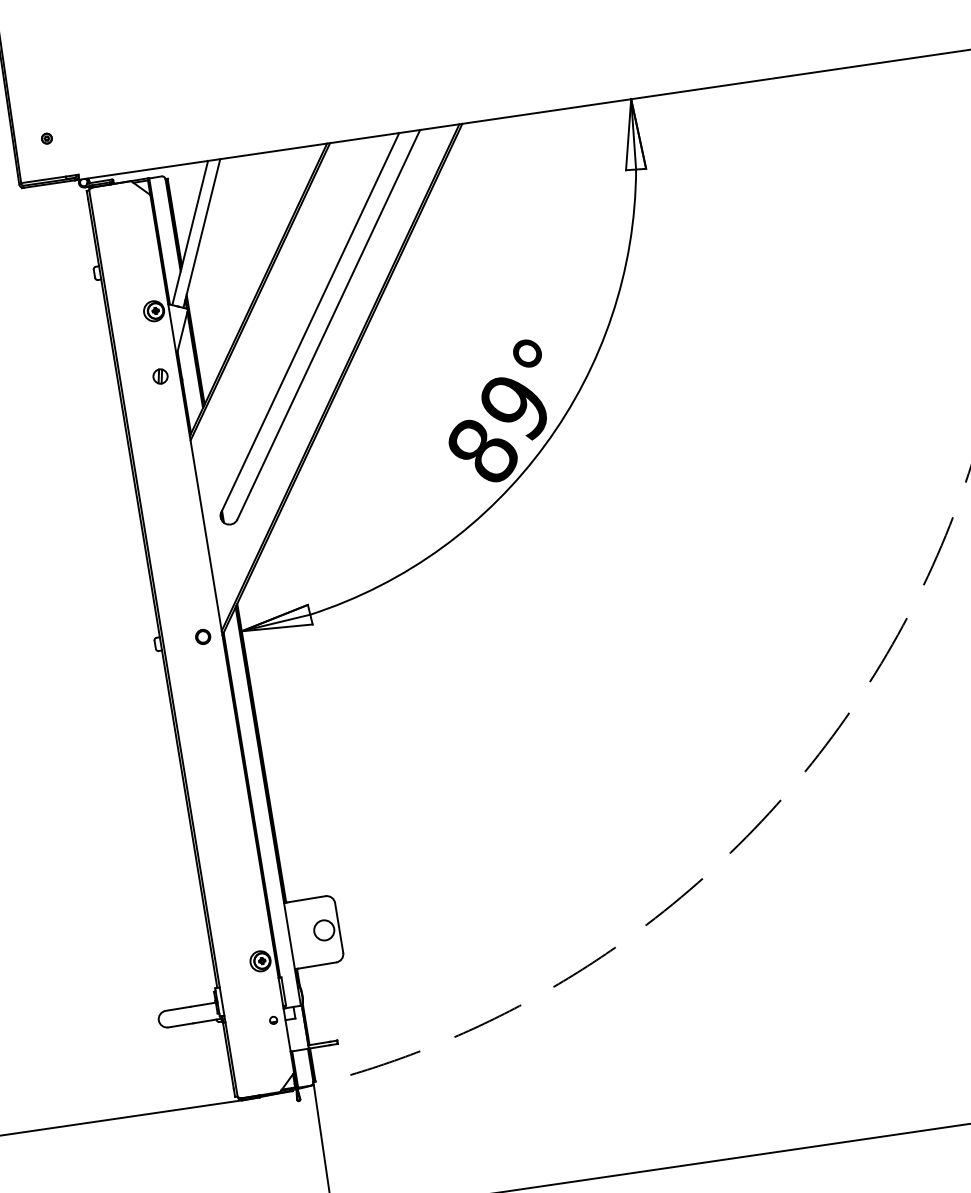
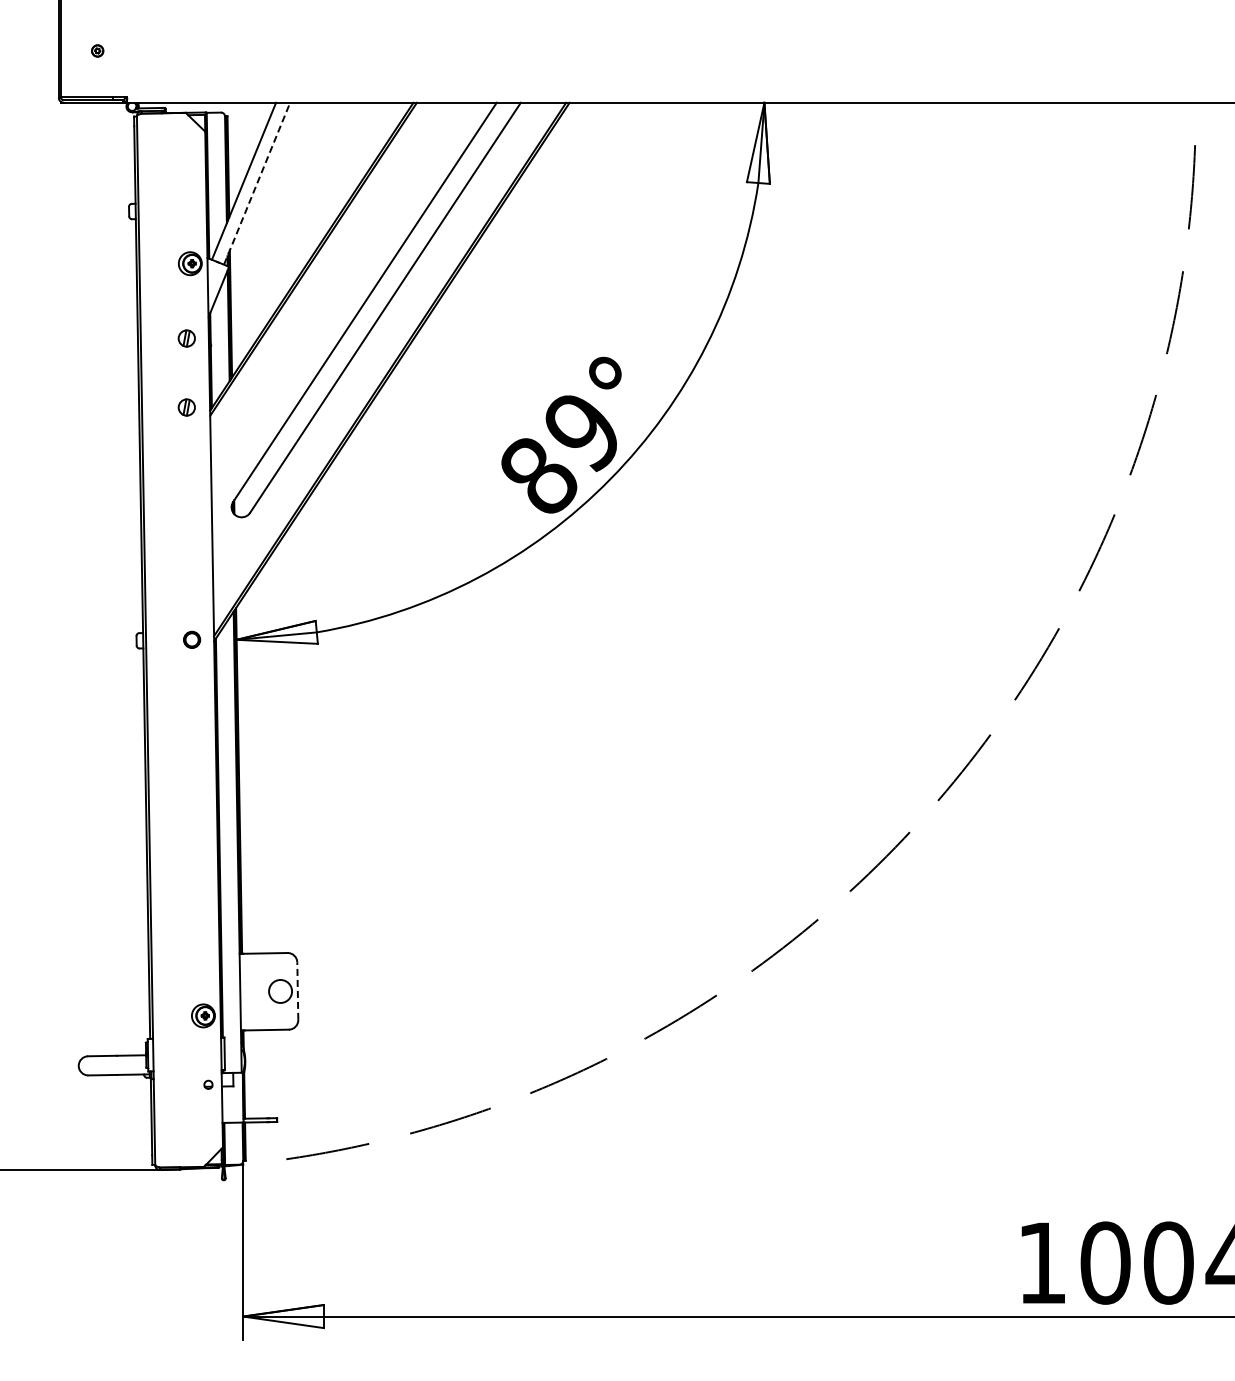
line: (202, 233) -> (257, 183), solid -> dashed
part: (168, 436) -> (186, 407), added
line: (338, 928) -> (297, 991), solid -> dashed

